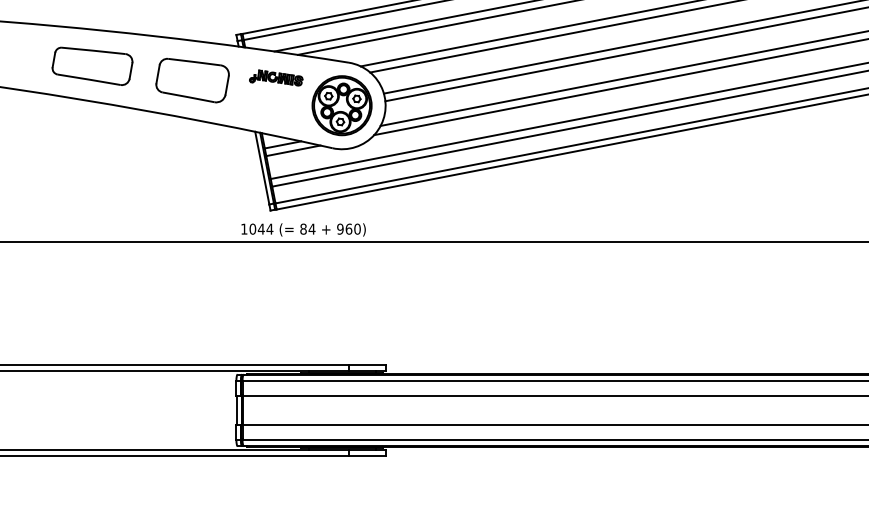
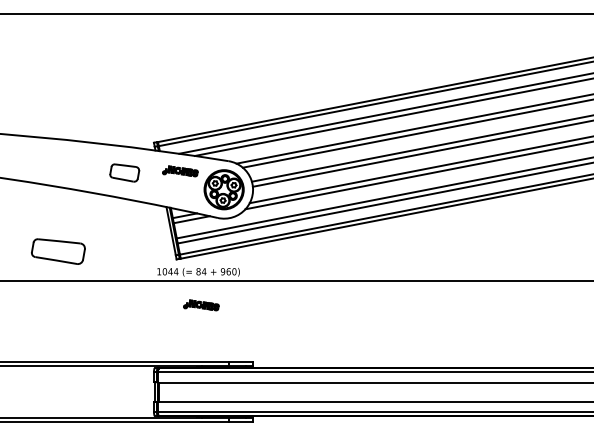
part: (92, 66) -> (58, 251), moved
part: (192, 79) -> (124, 172), size x0.6
part: (307, 279) -> (201, 305), added

